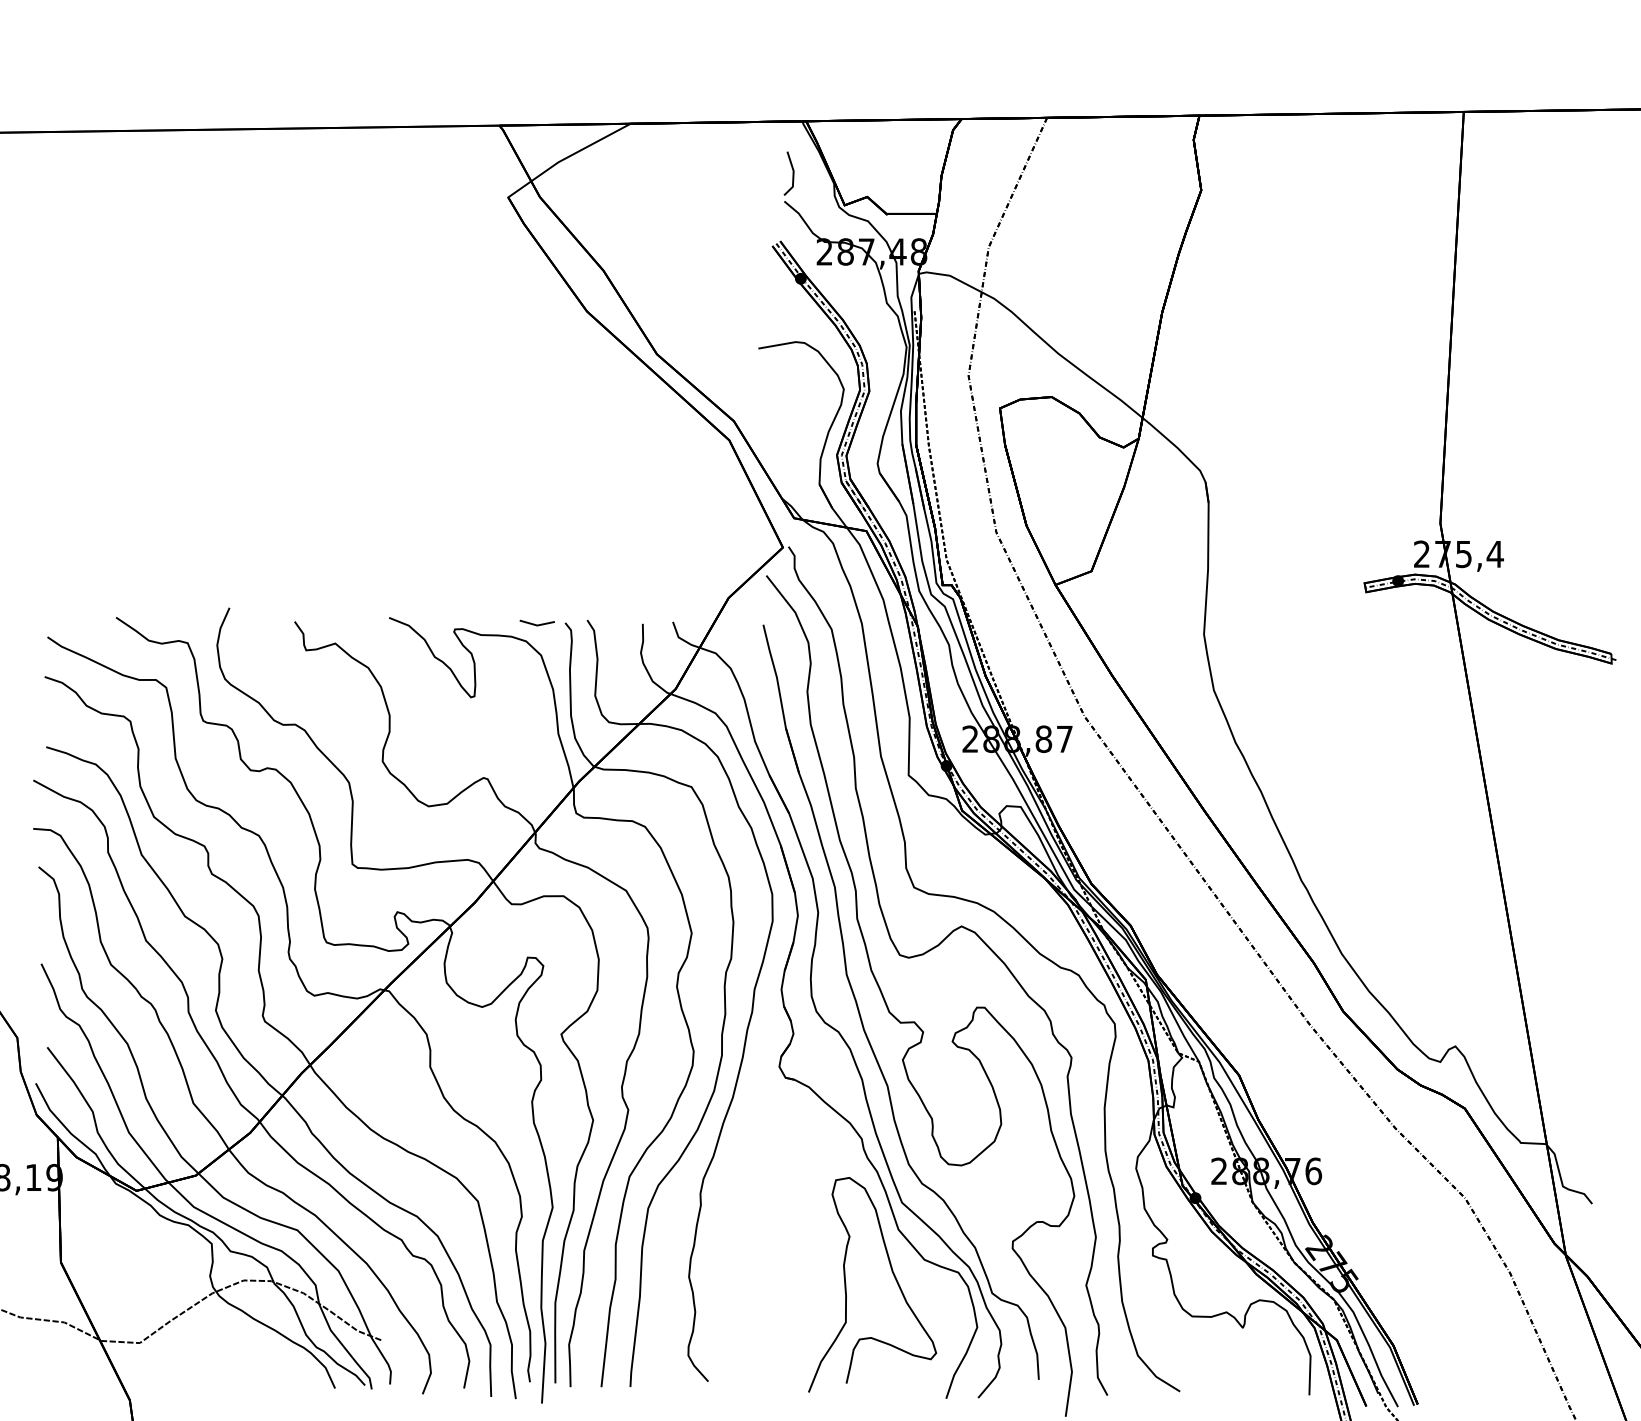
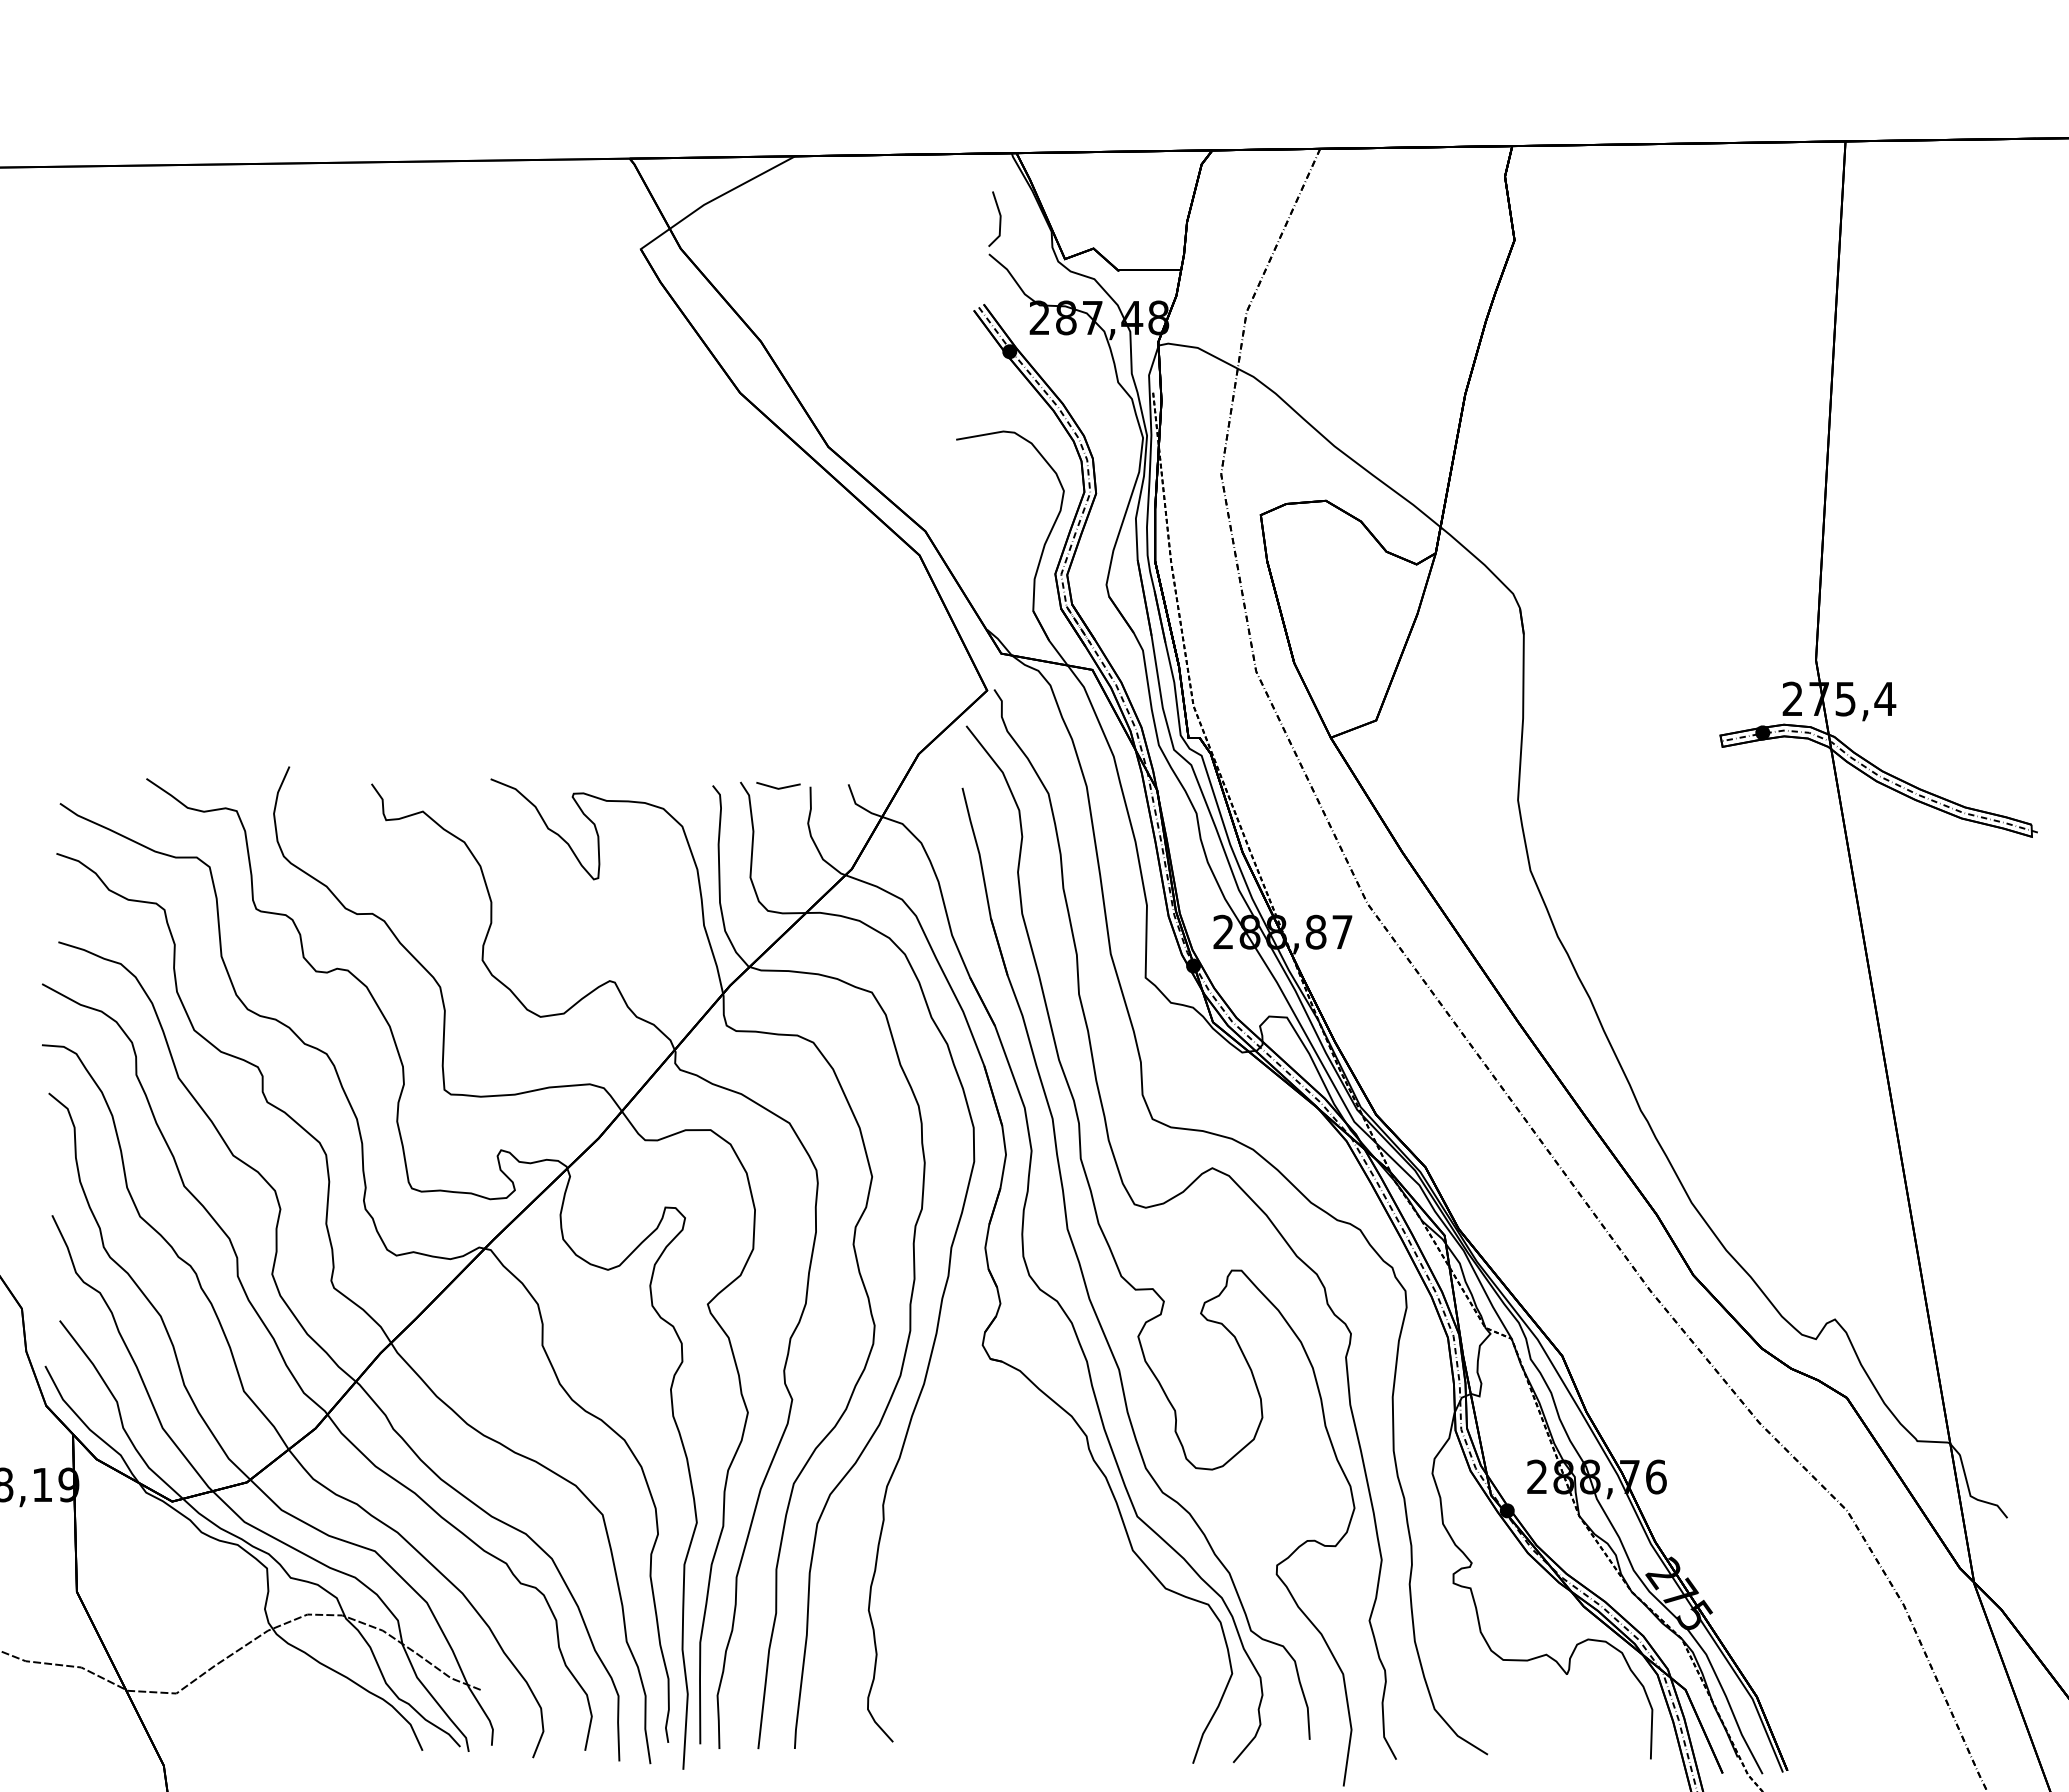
line: (537, 624) -> (778, 787), moved
curve: (892, 1274) -> (1125, 1606), removed

